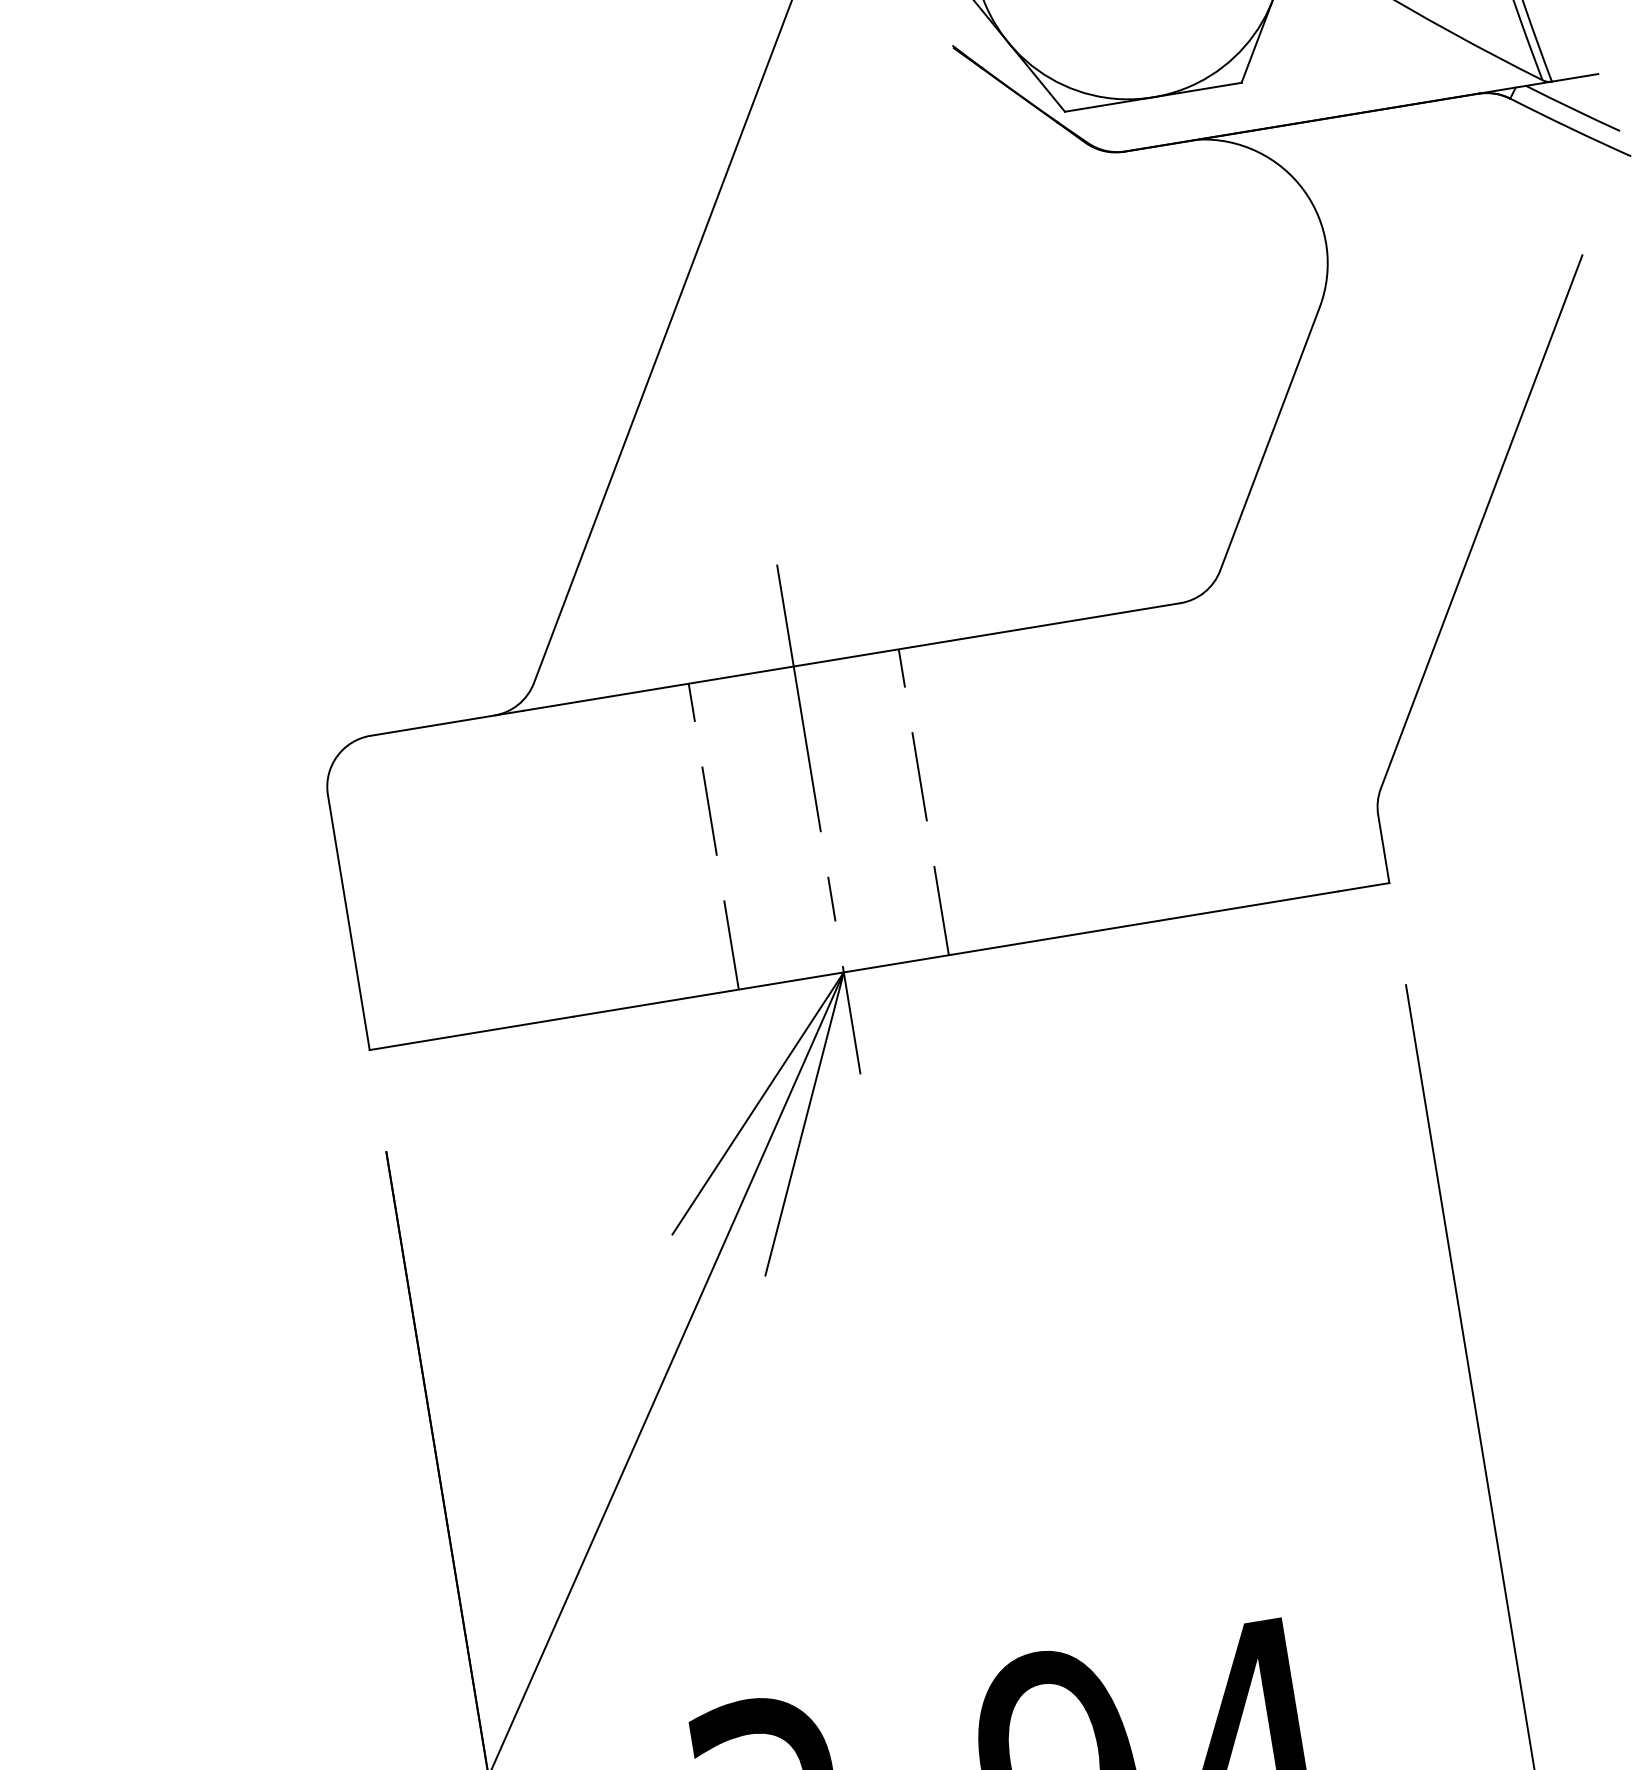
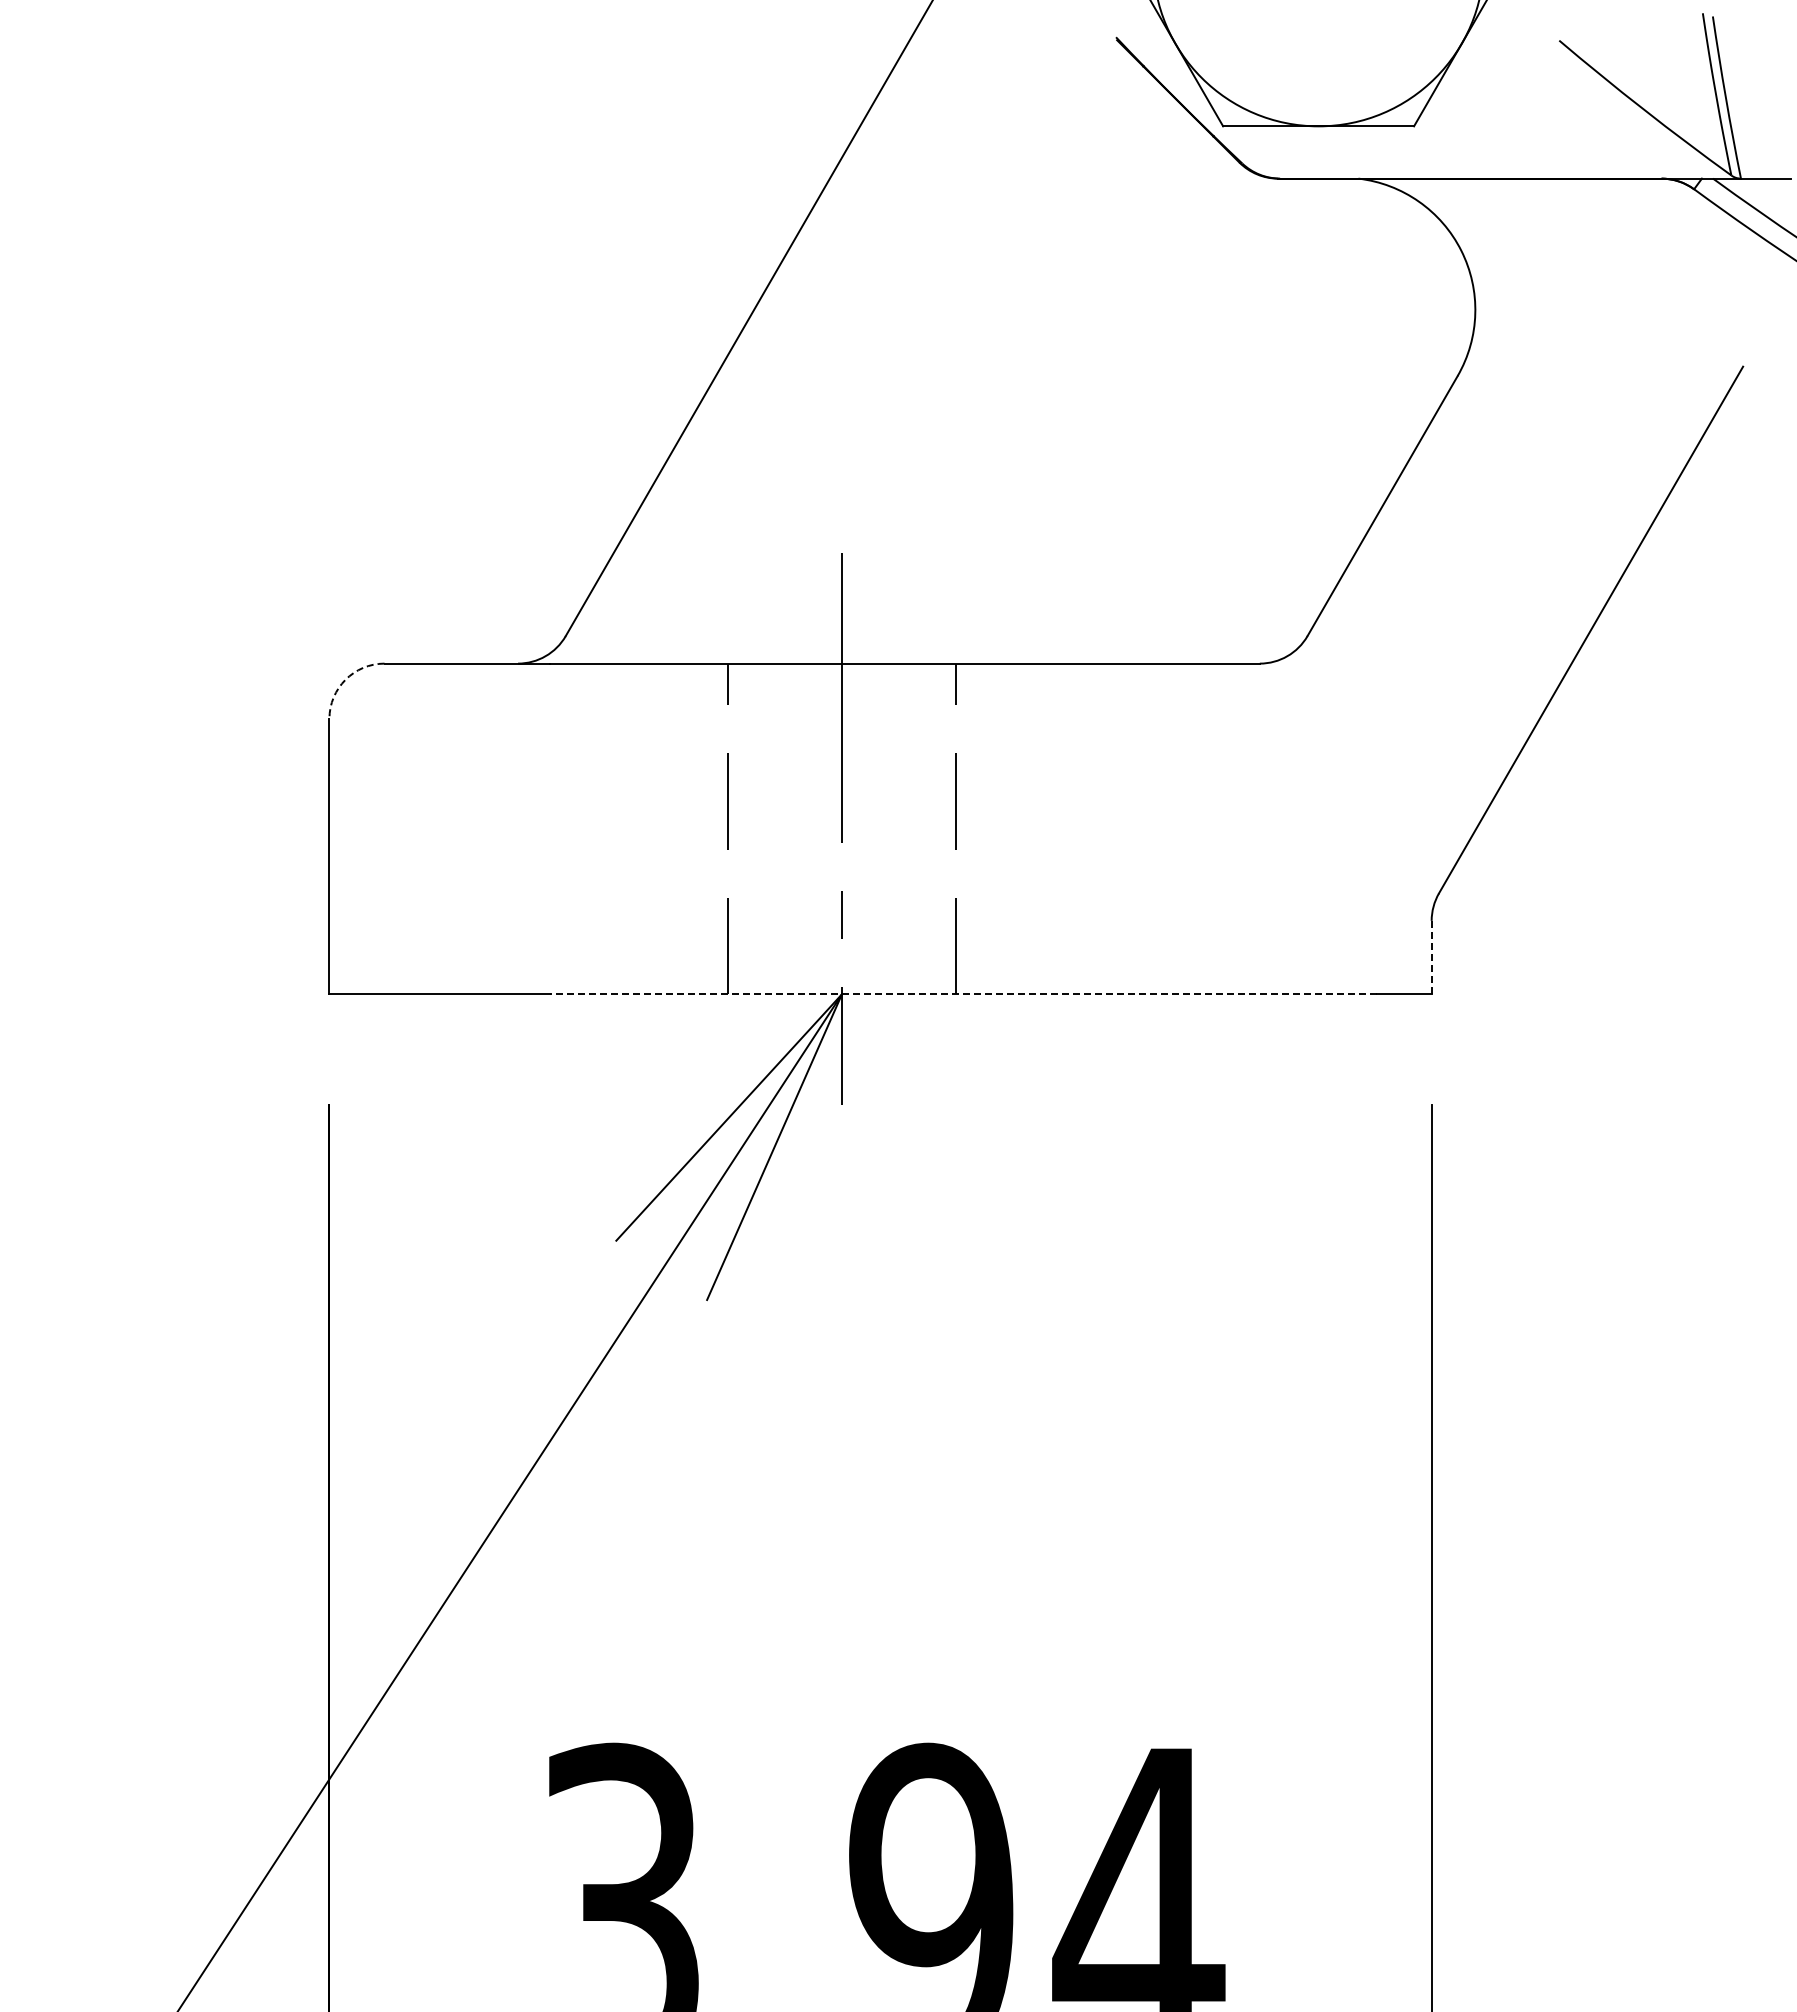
arc: (336, 756) -> (345, 679), solid -> dashed
line: (1383, 849) -> (1431, 957), solid -> dashed
line: (955, 954) -> (962, 994), solid -> dashed

